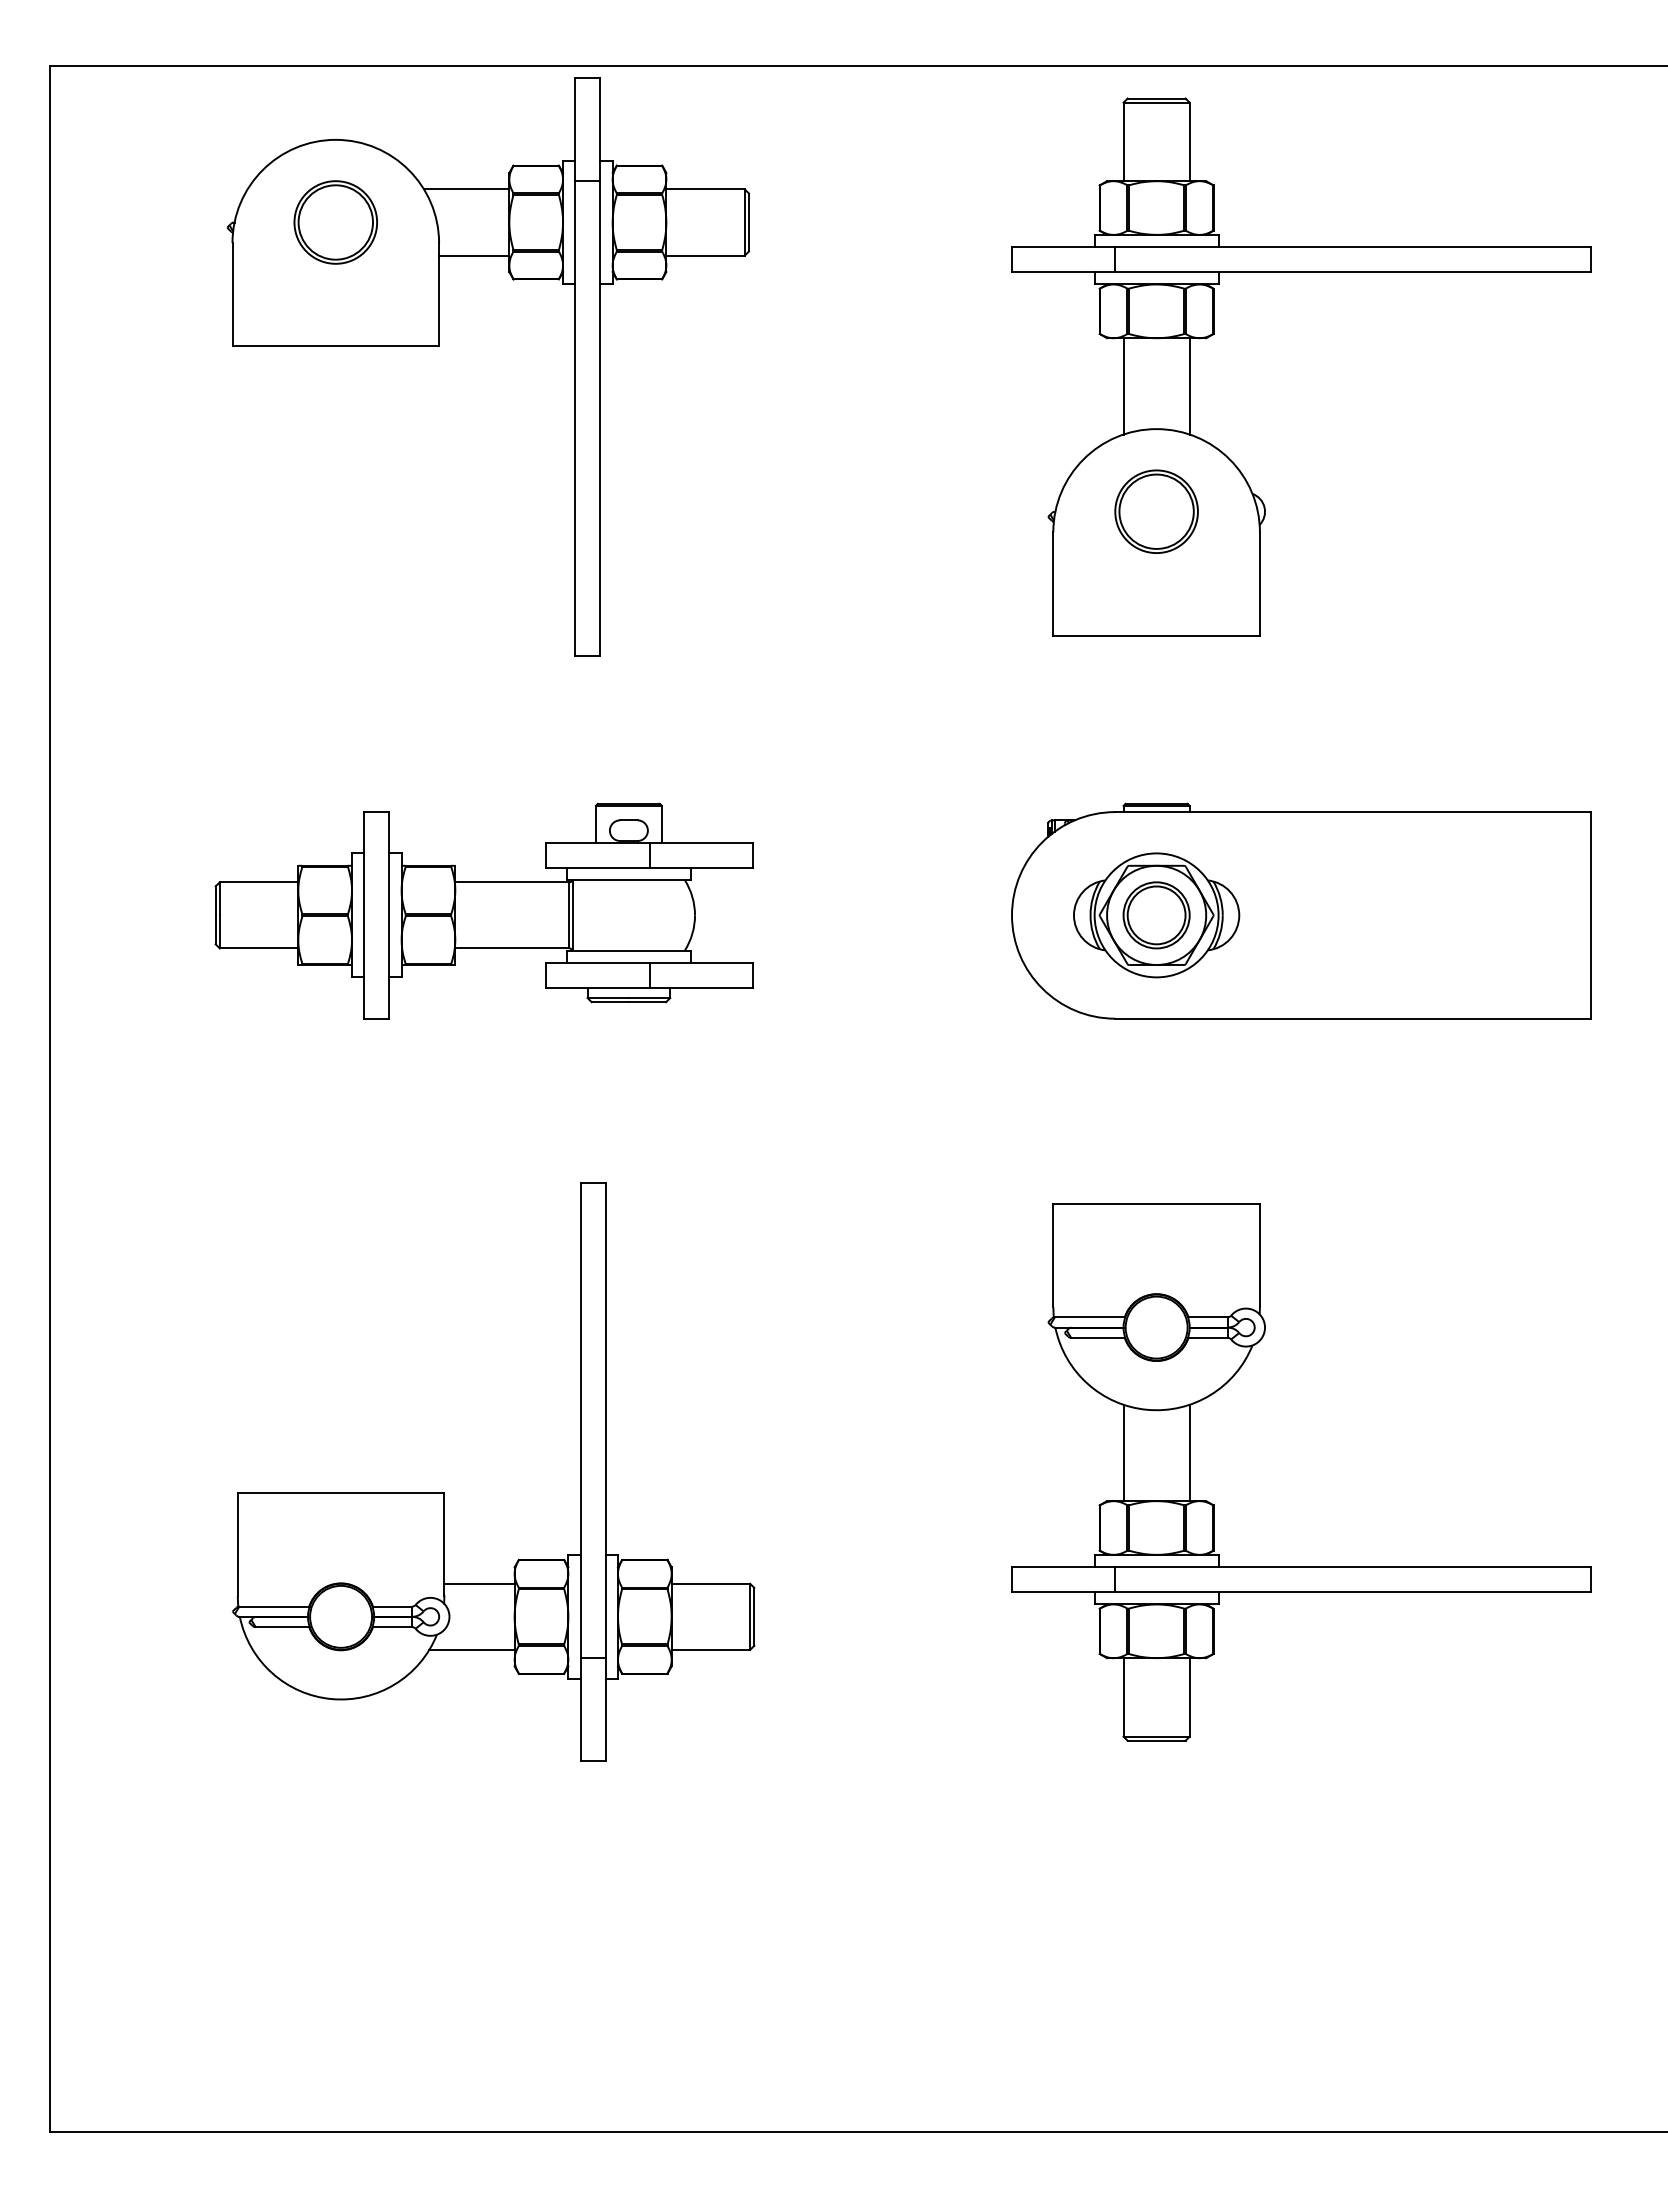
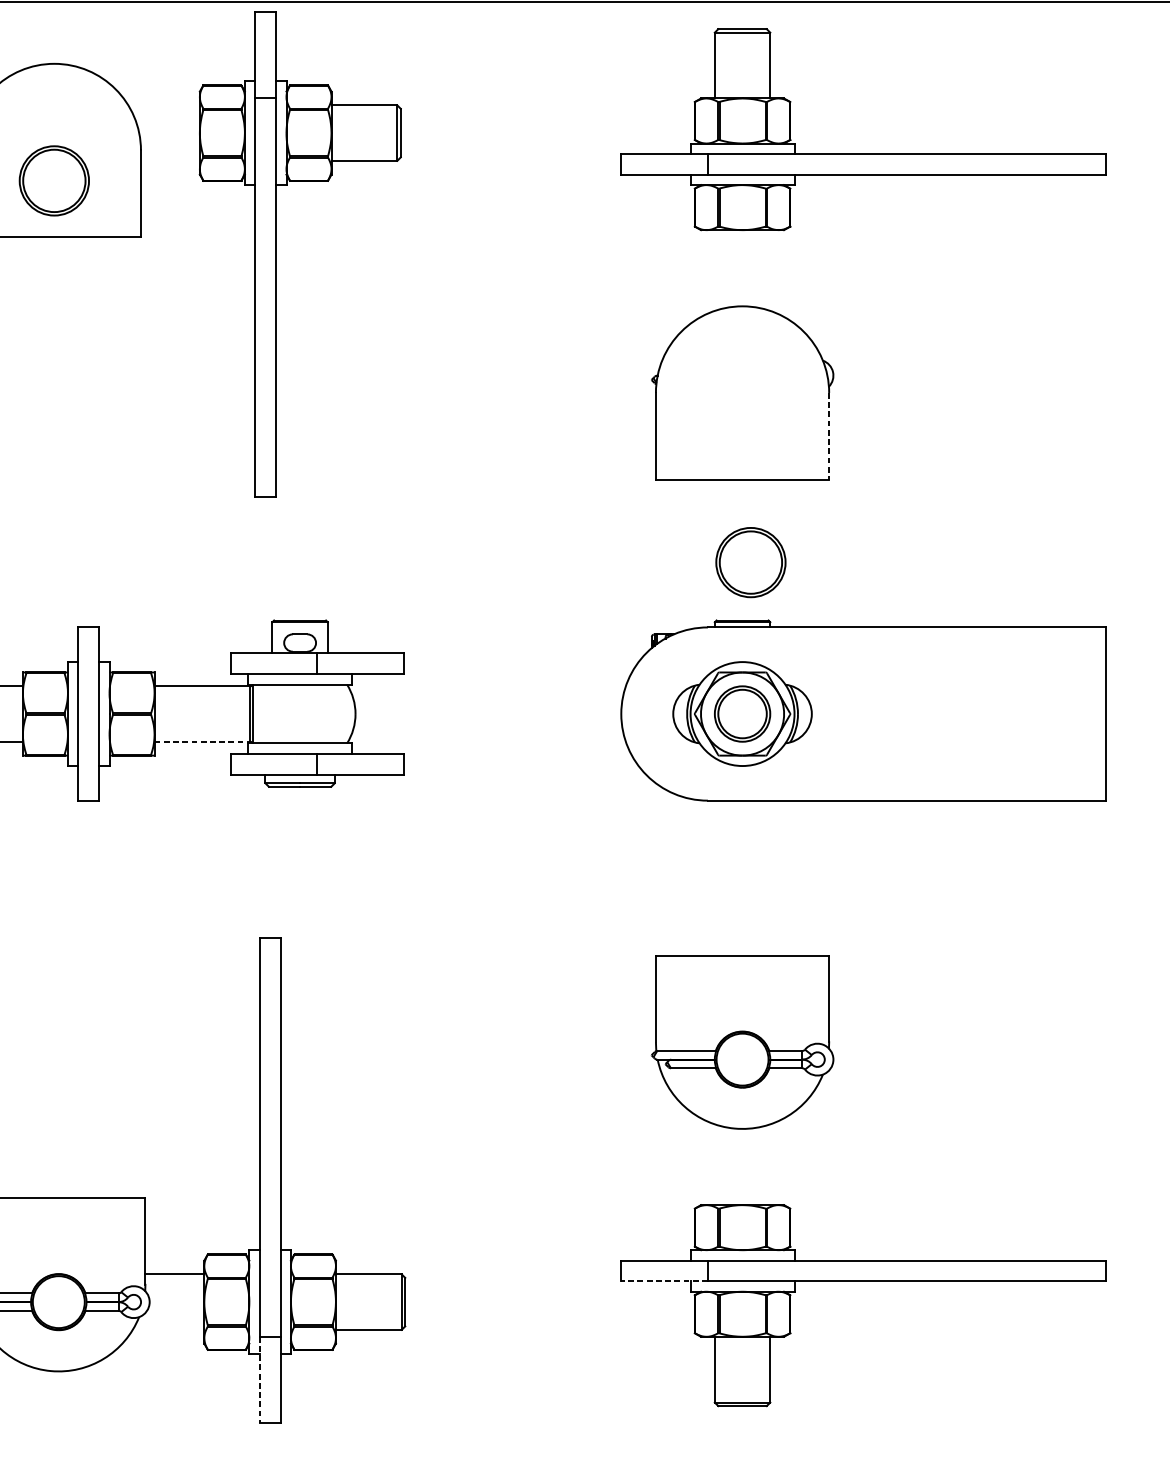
line: (466, 189) -> (163, 105), removed
part: (335, 222) -> (54, 180), moved
line: (474, 255) -> (170, 160), removed
line: (1123, 386) -> (714, 270), removed
line: (1189, 386) -> (770, 270), removed
part: (1156, 511) -> (750, 562), moved
line: (1259, 584) -> (828, 436), solid -> dashed
line: (512, 948) -> (202, 741), solid -> dashed
line: (1123, 1452) -> (714, 1164), removed
line: (1189, 1452) -> (770, 1164), removed
line: (1063, 1592) -> (664, 1281), solid -> dashed
line: (471, 1649) -> (168, 1329), removed
line: (580, 1709) -> (259, 1379), solid -> dashed

